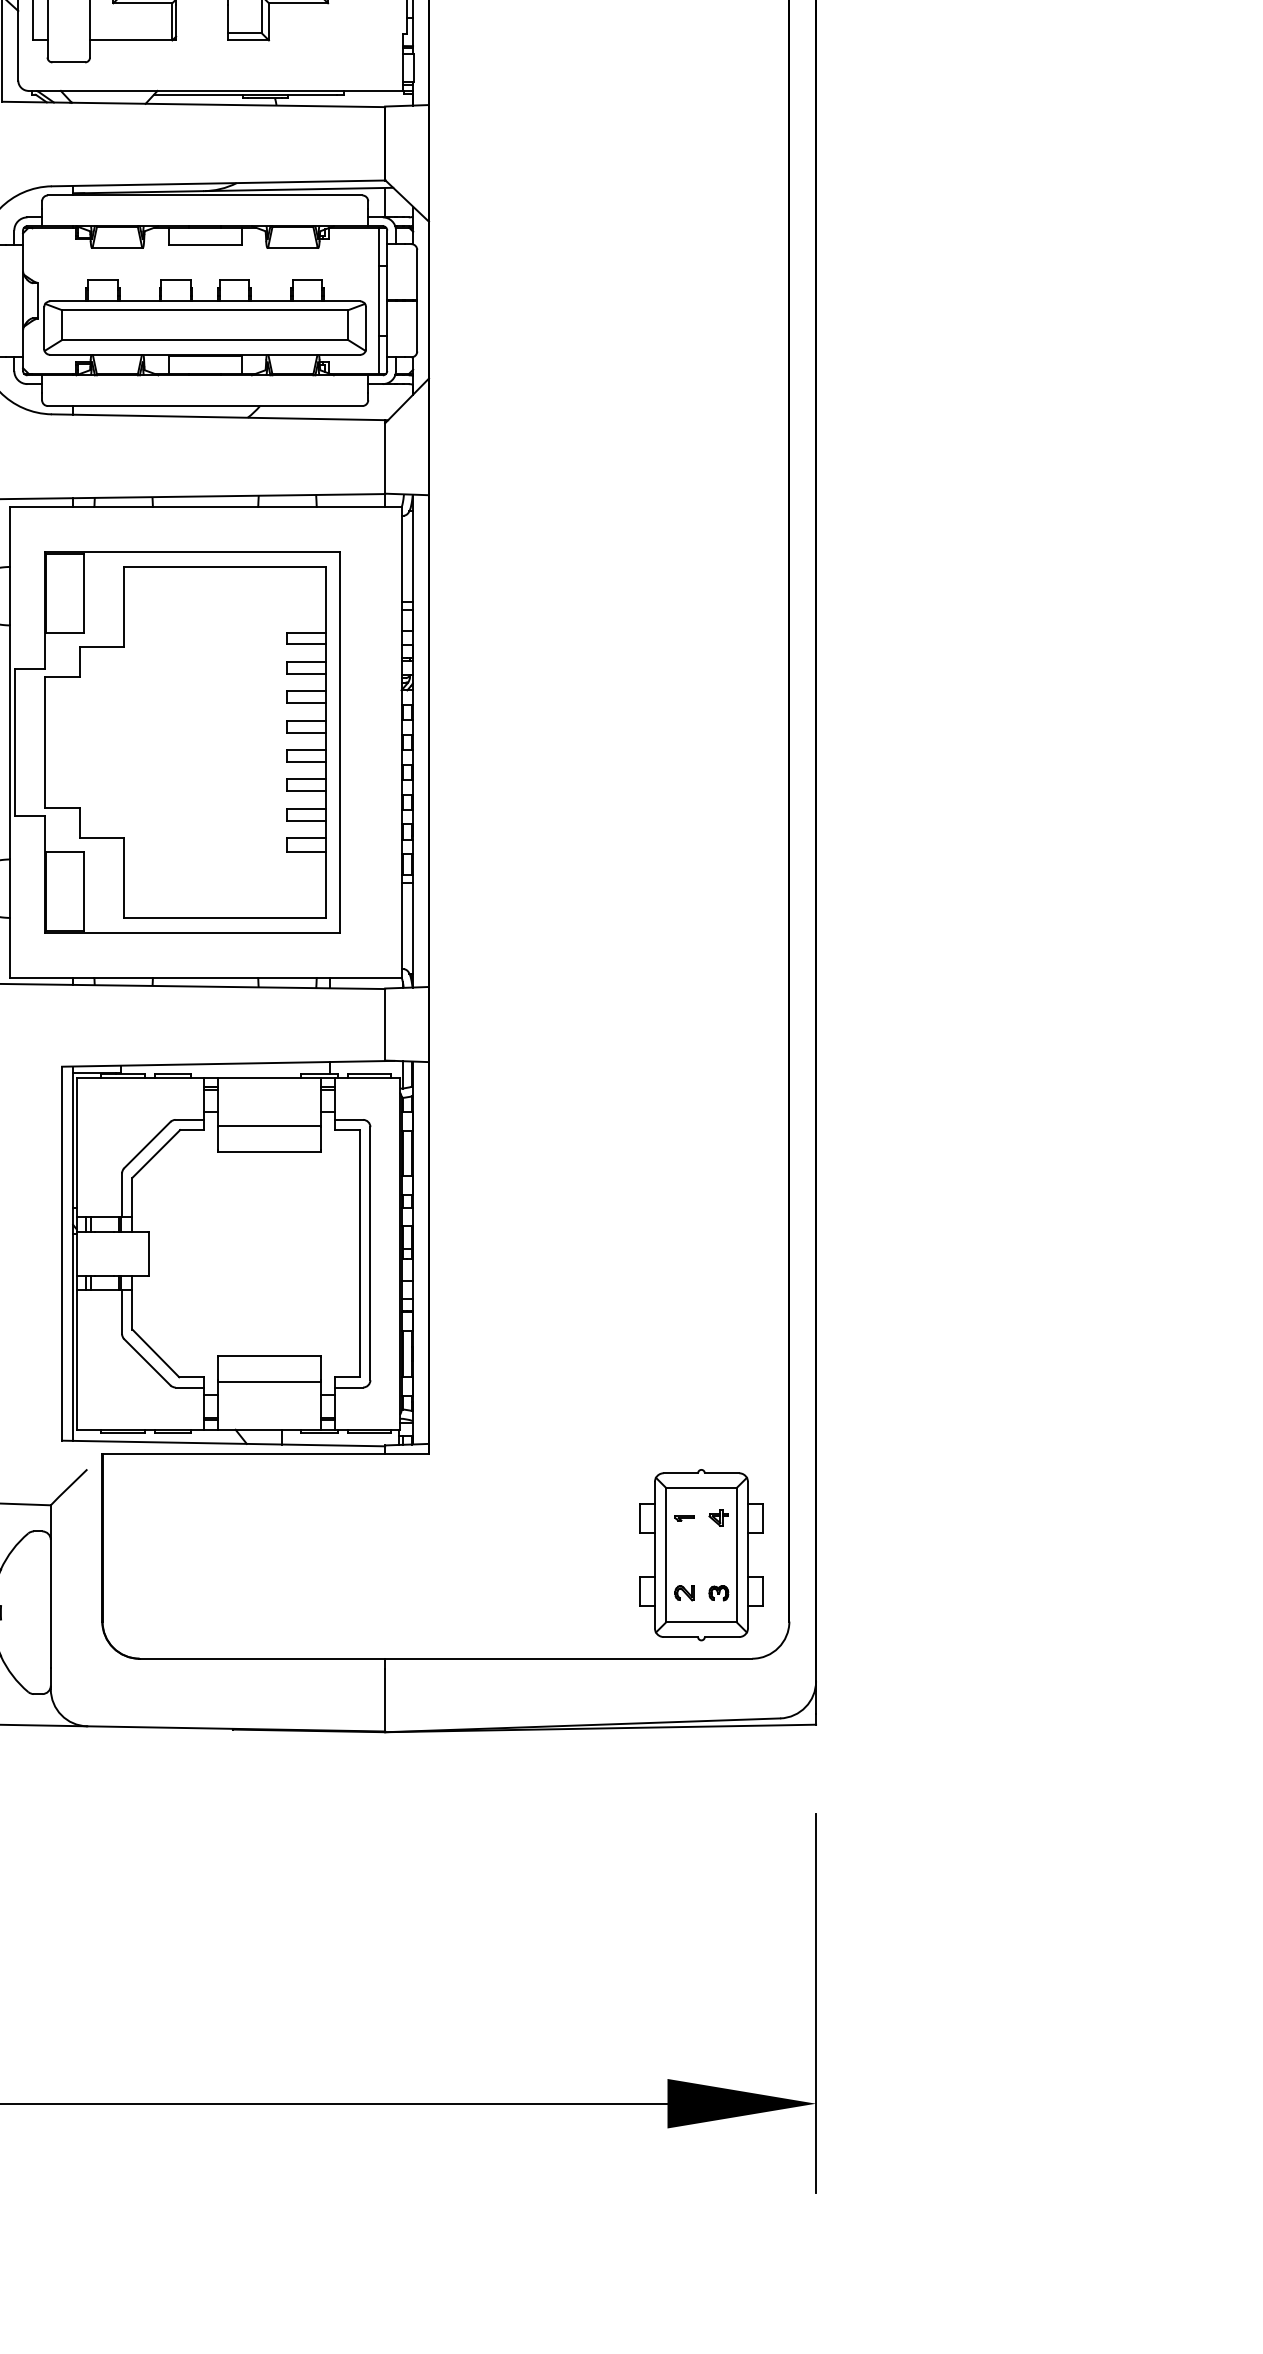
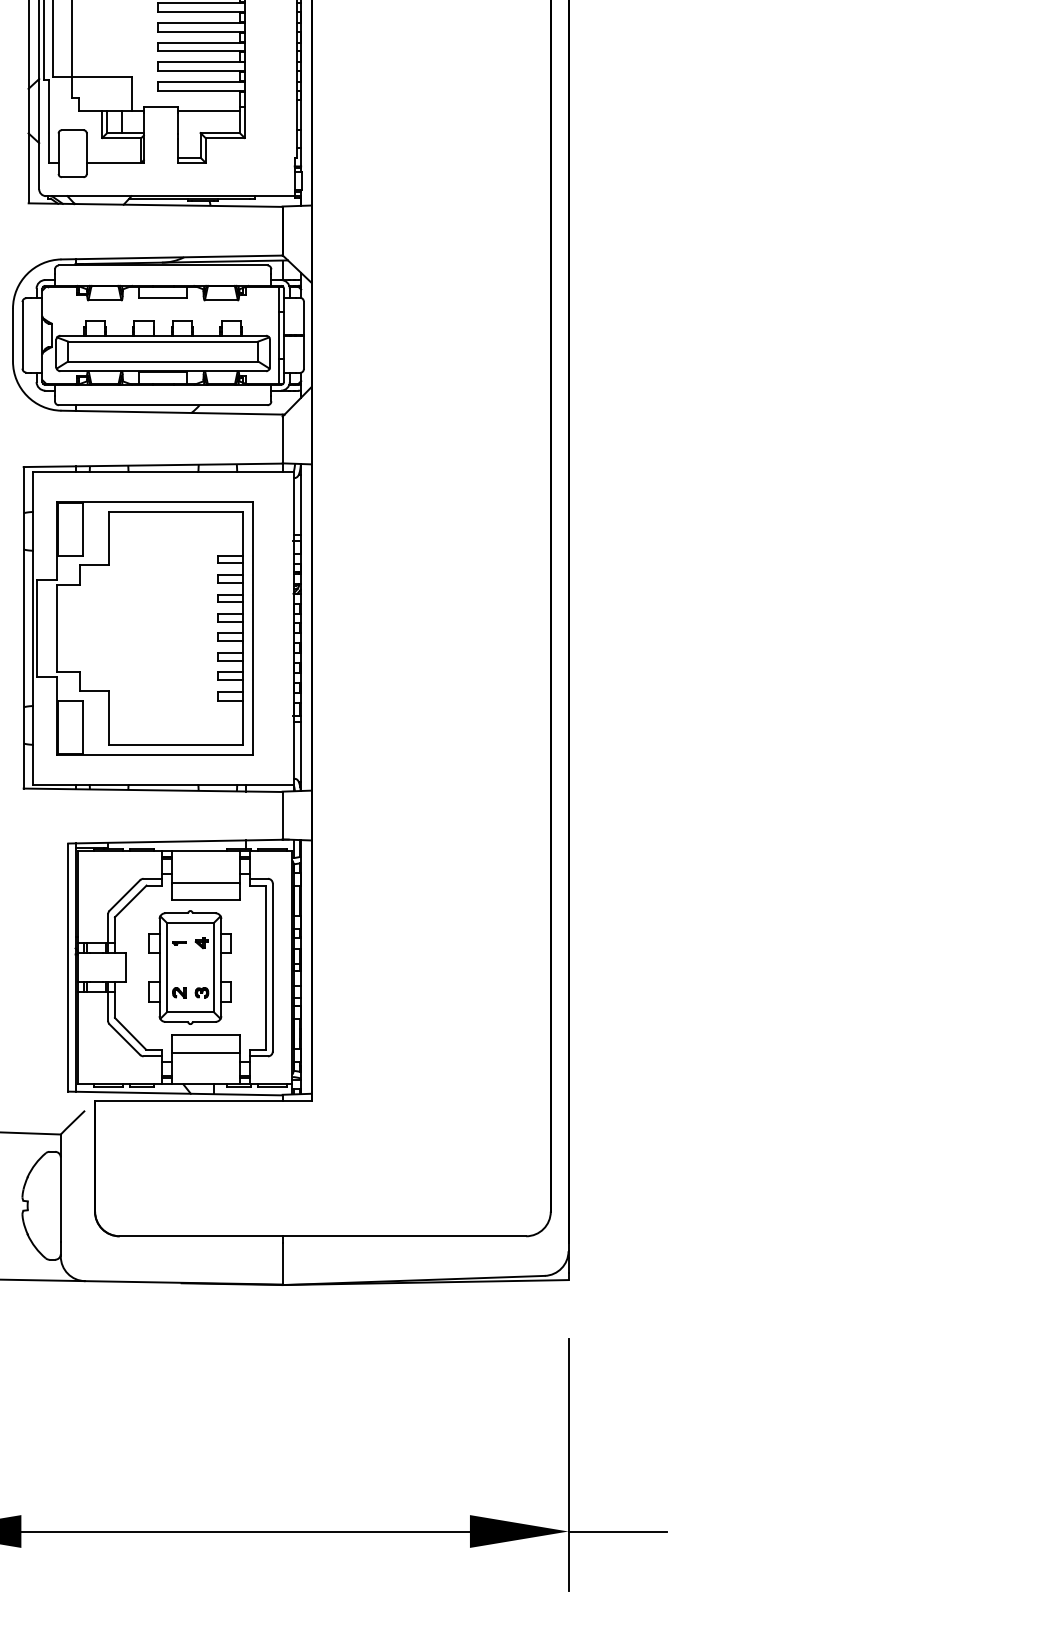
part: (700, 1555) -> (189, 967), moved
line: (889, 2103) -> (617, 1531), added

